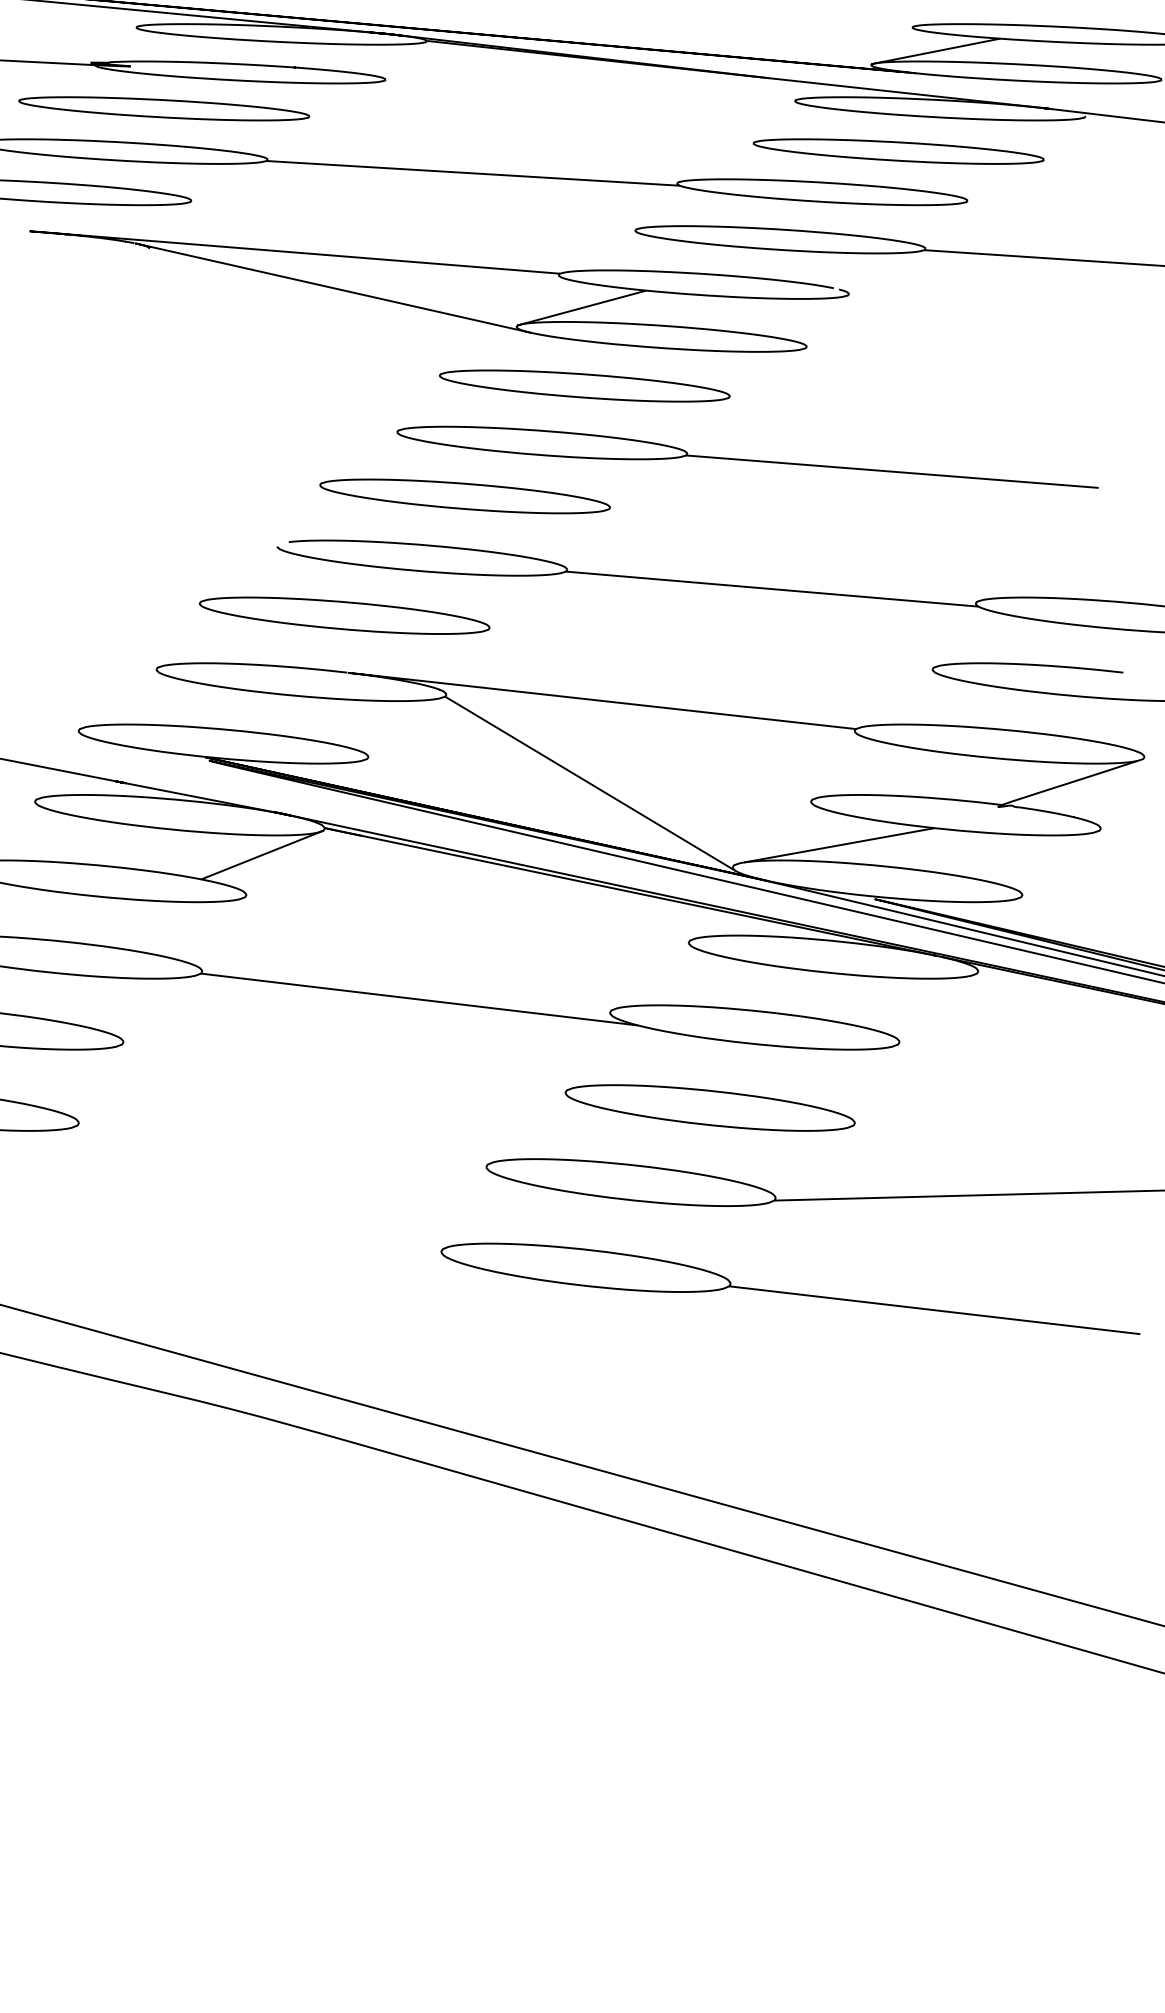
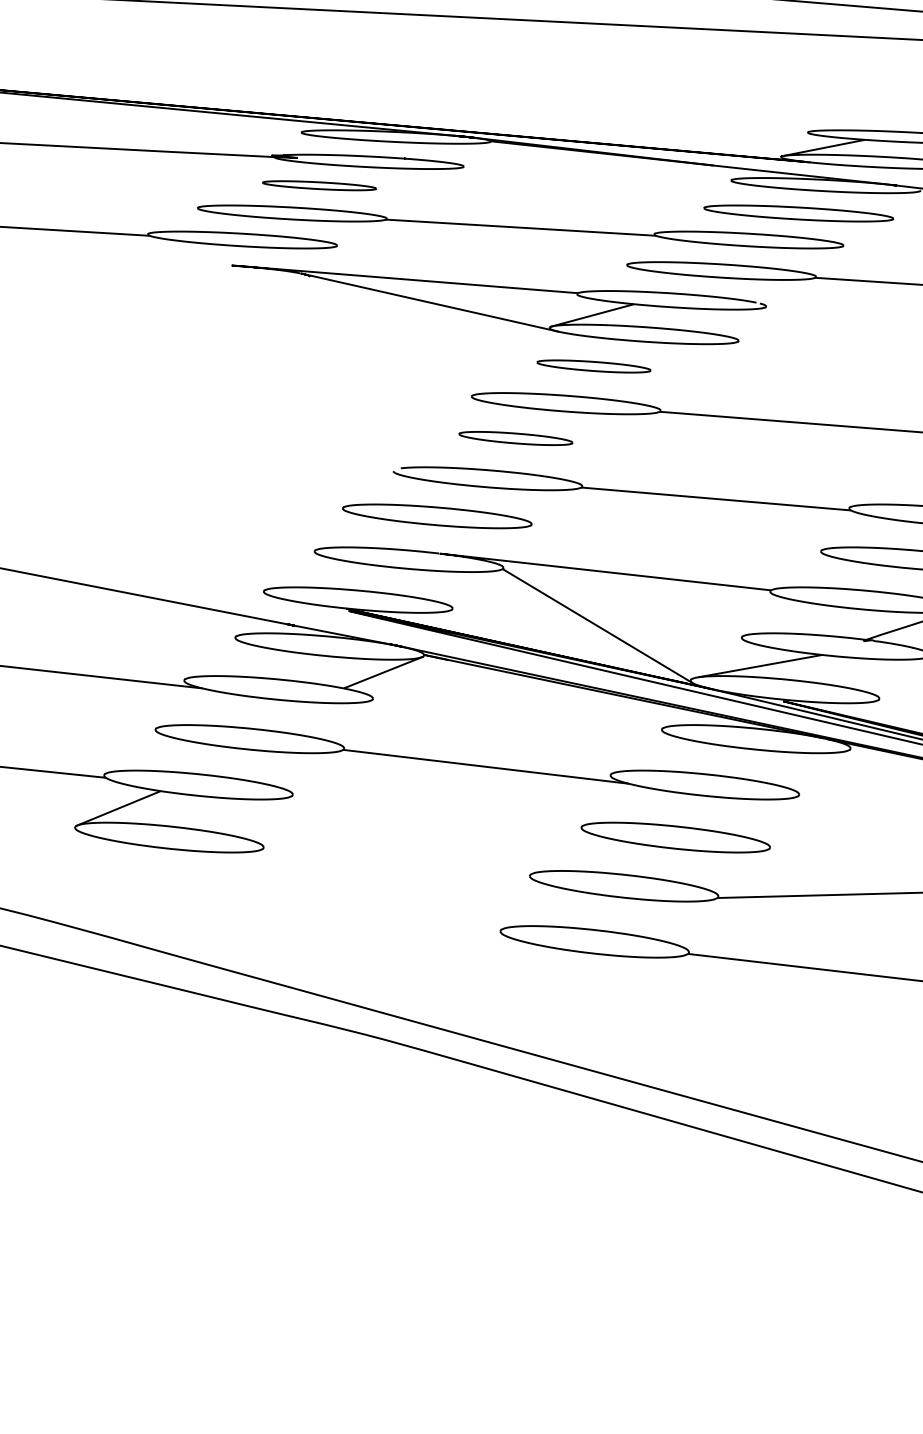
part: (164, 108) -> (319, 185), size x0.6
part: (584, 386) -> (593, 366), size x0.6
part: (464, 496) -> (515, 438), size x0.6

